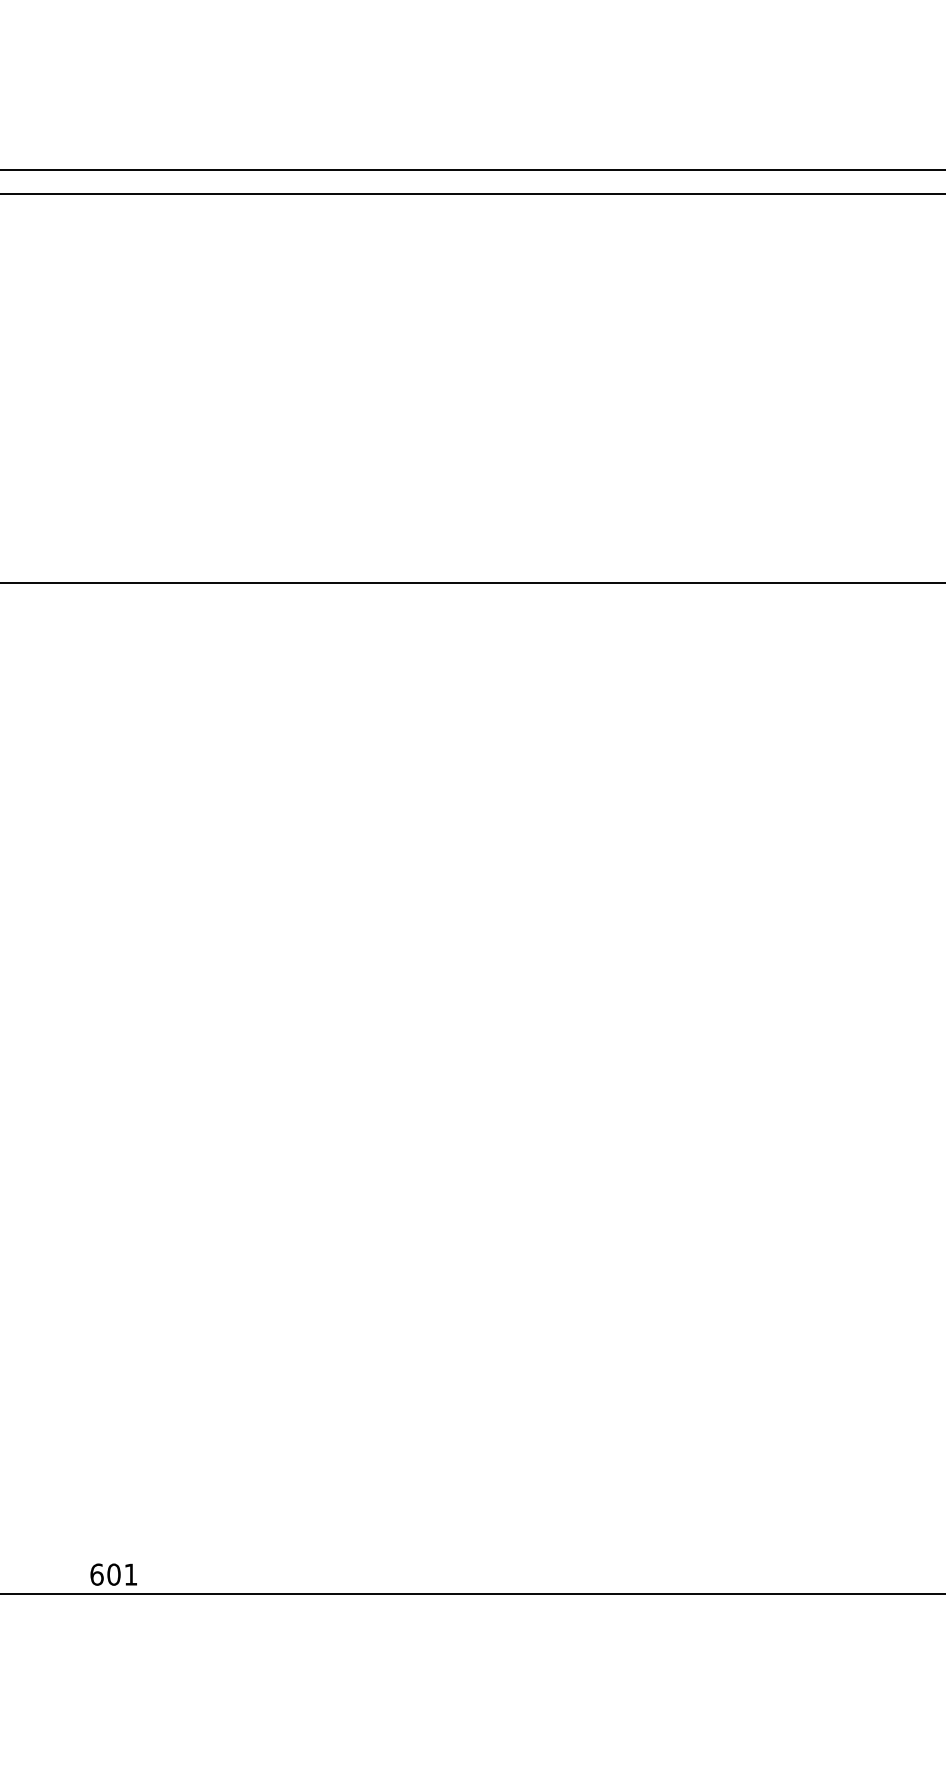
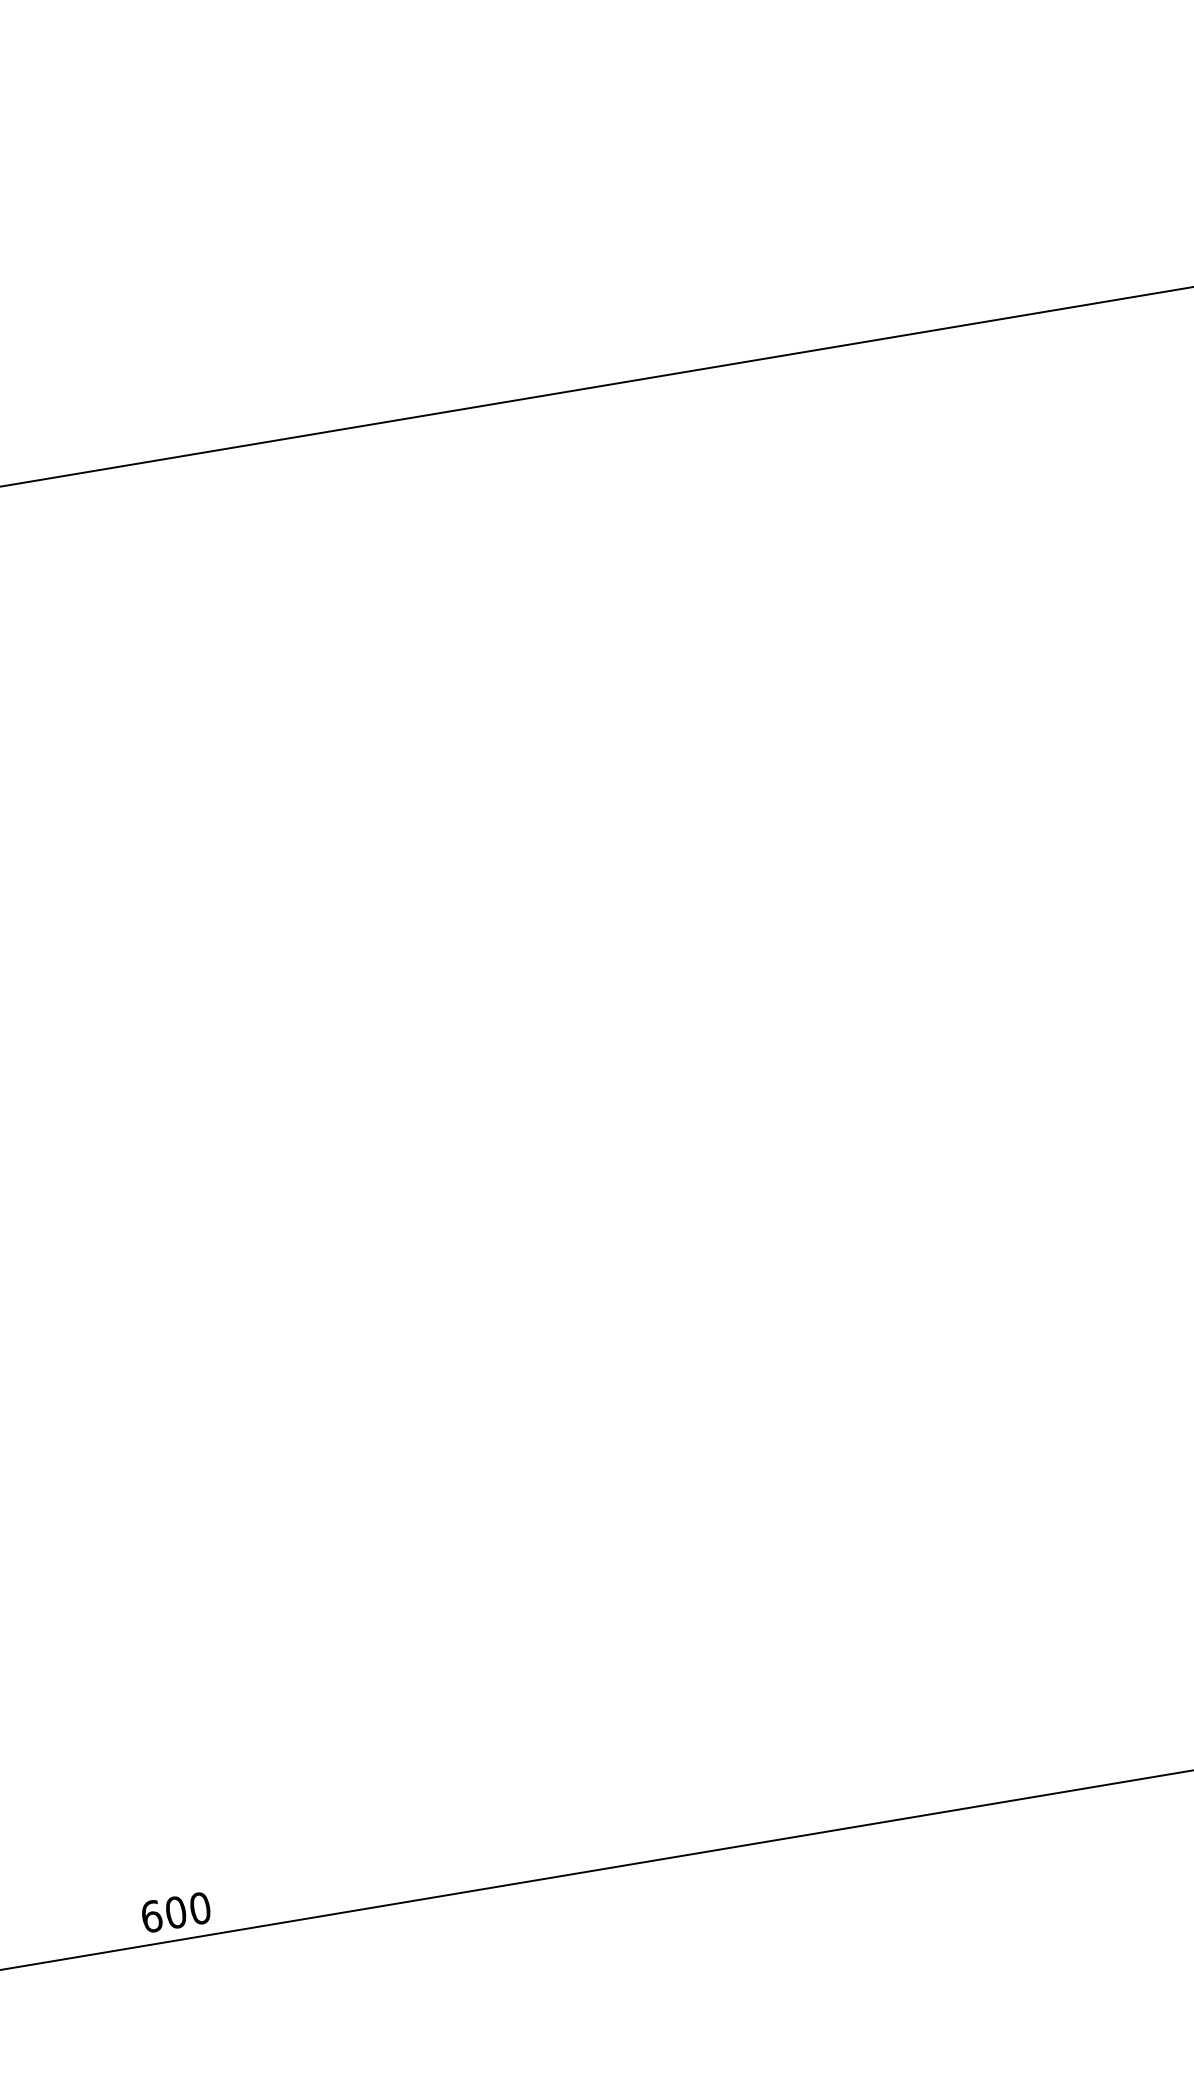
text: (130, 1574) -> (199, 1908), 601 -> 600

